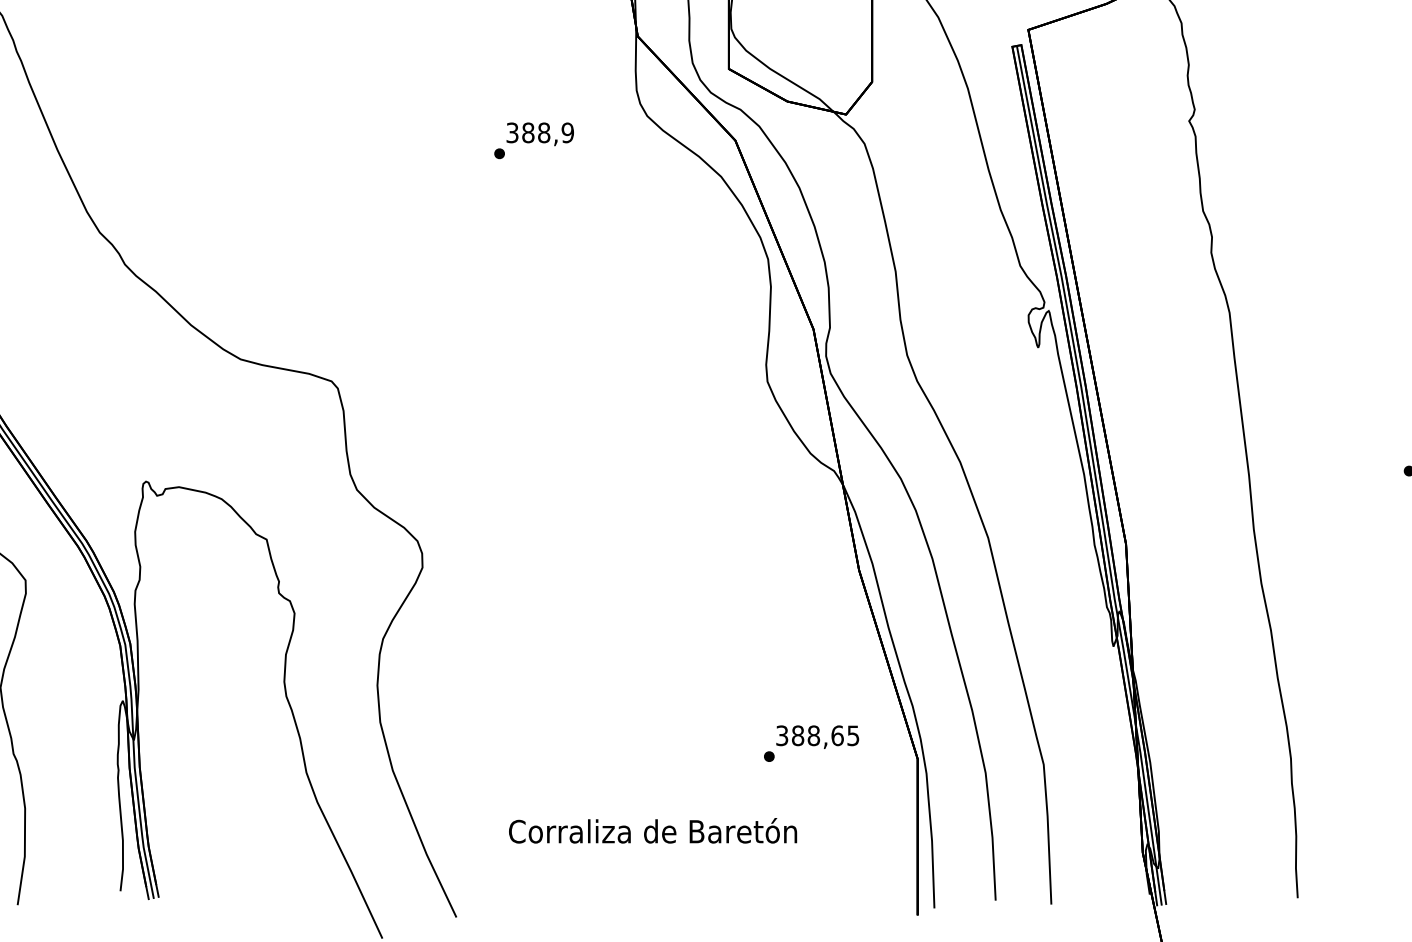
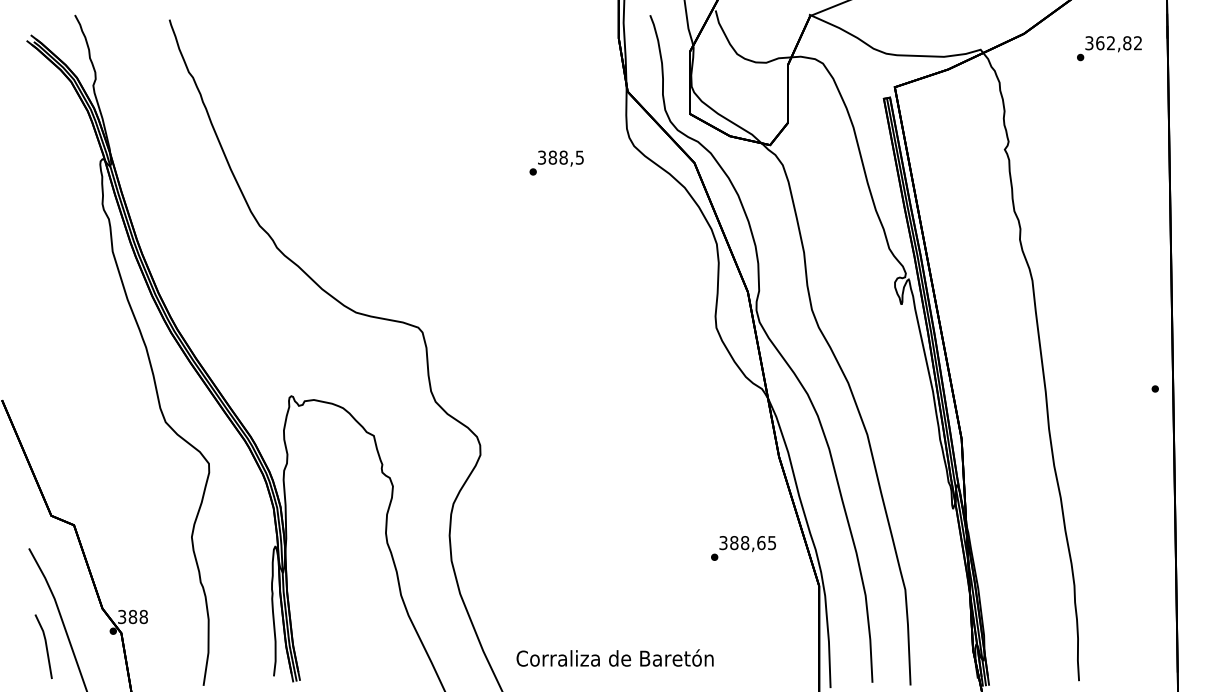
text: (567, 132) -> (579, 157), 388,9 -> 388,5
text: (811, 743) -> (743, 548), moved
text: (652, 830) -> (614, 657), moved

